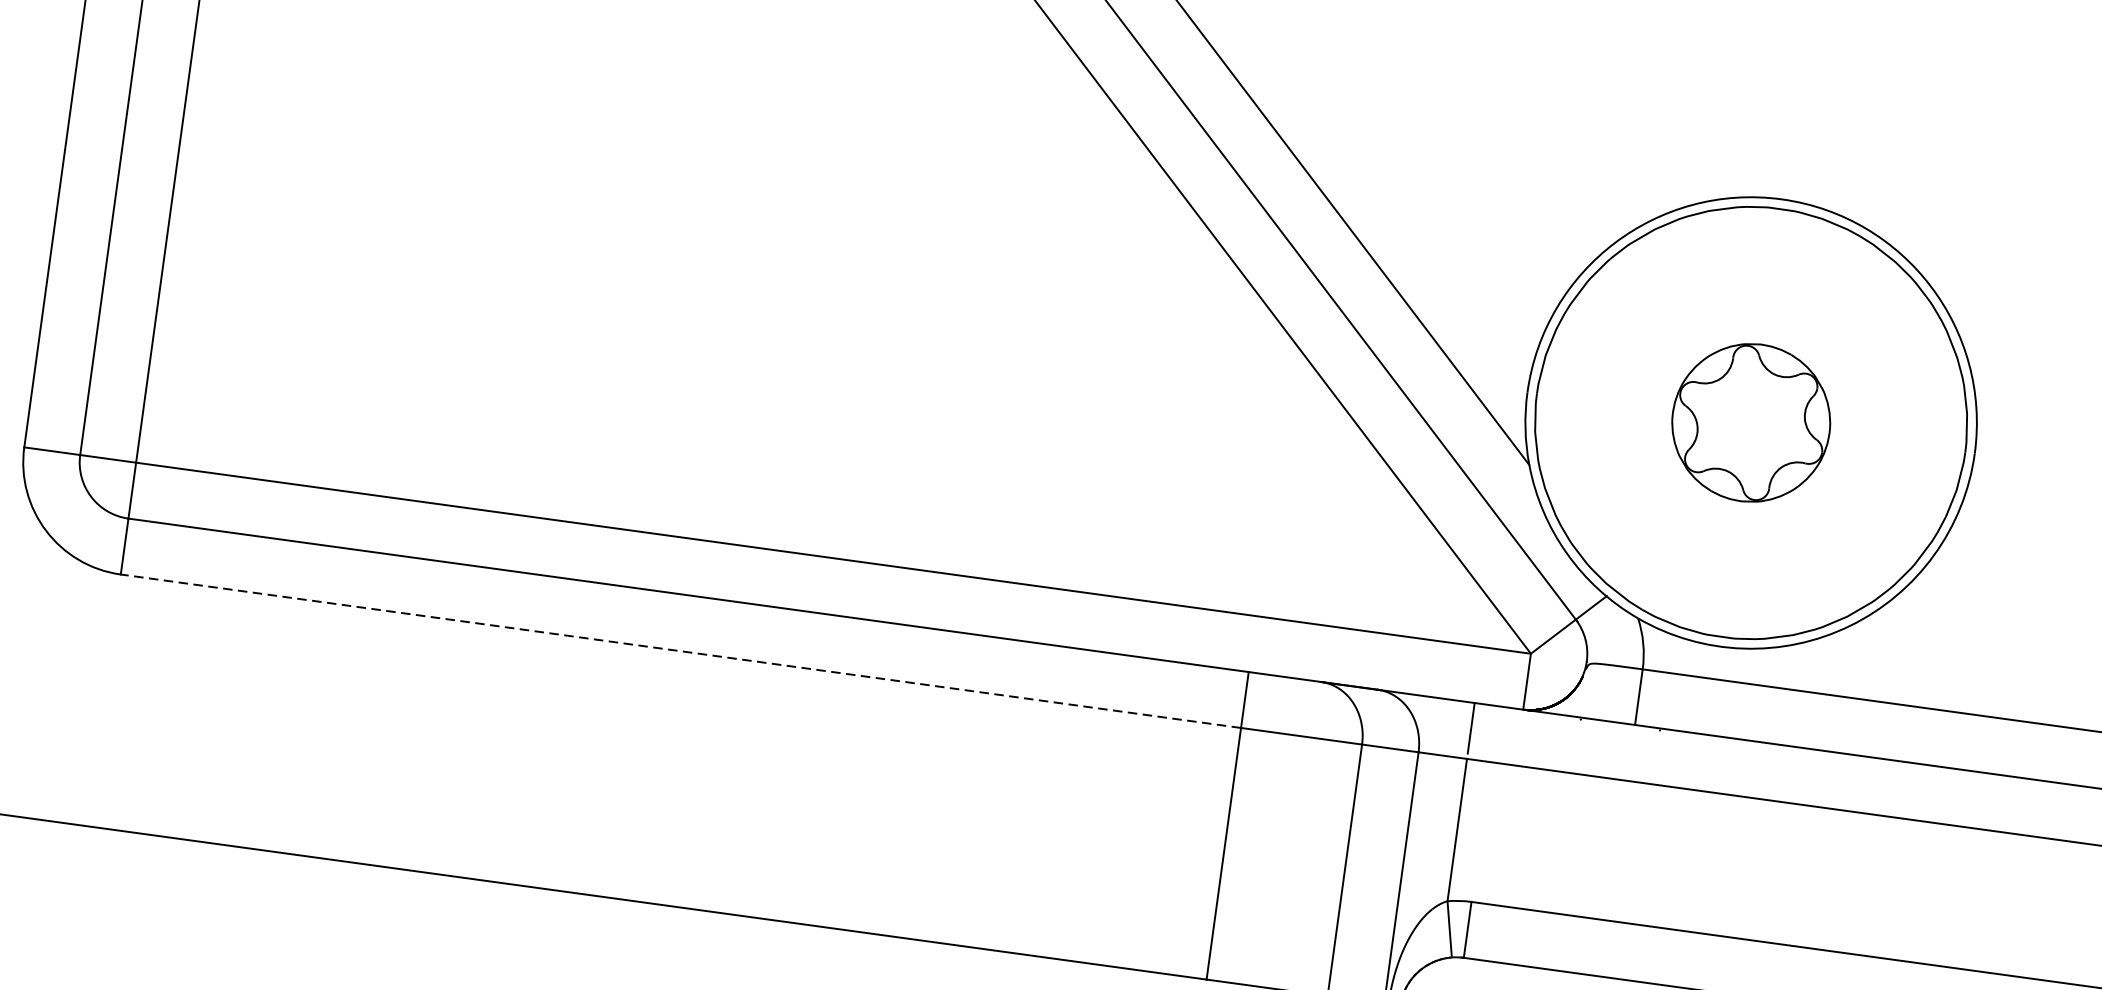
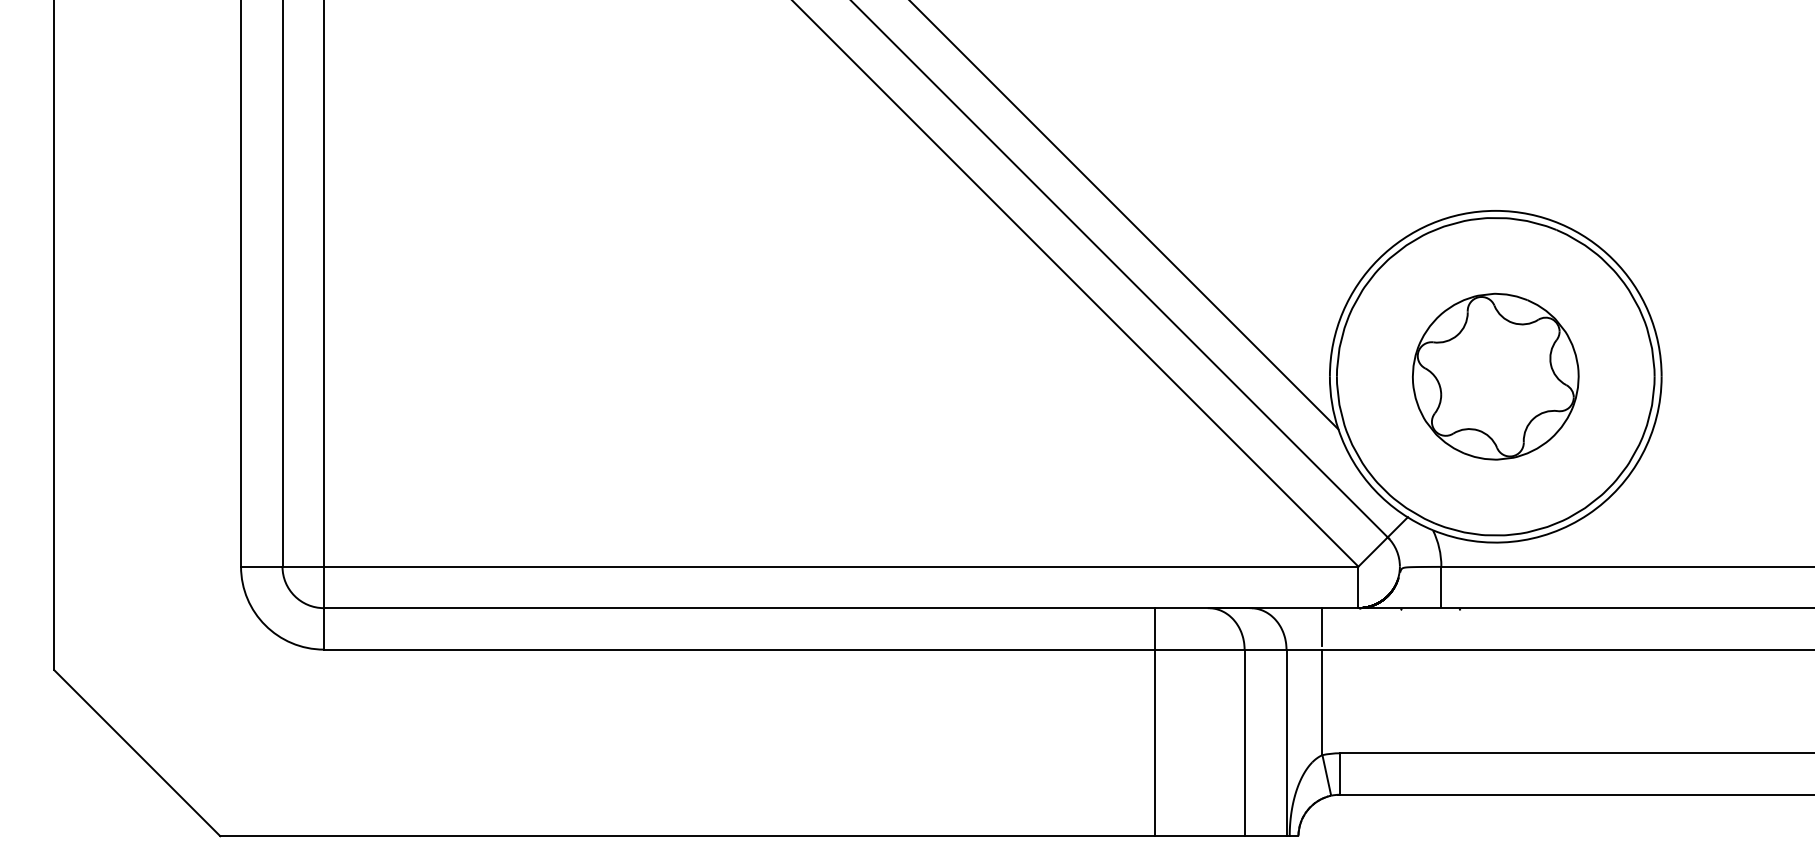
part: (1750, 422) -> (1495, 376), size x1.43
line: (679, 650) -> (738, 649), dashed -> solid

